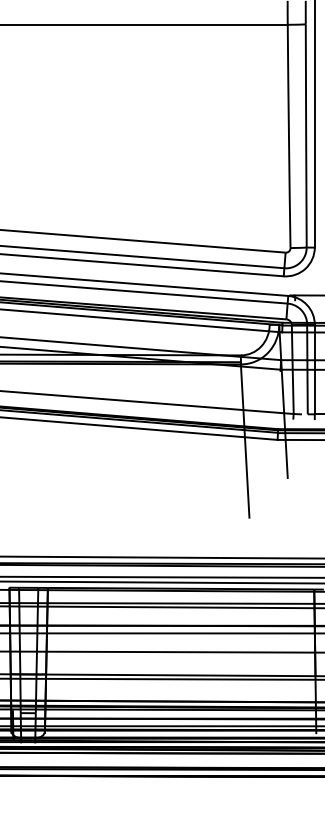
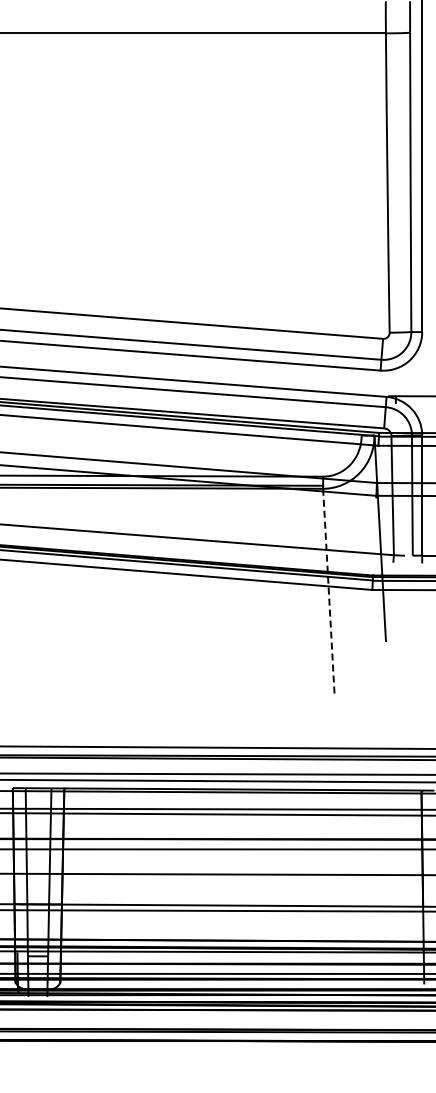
line: (244, 441) -> (328, 591), solid -> dashed

